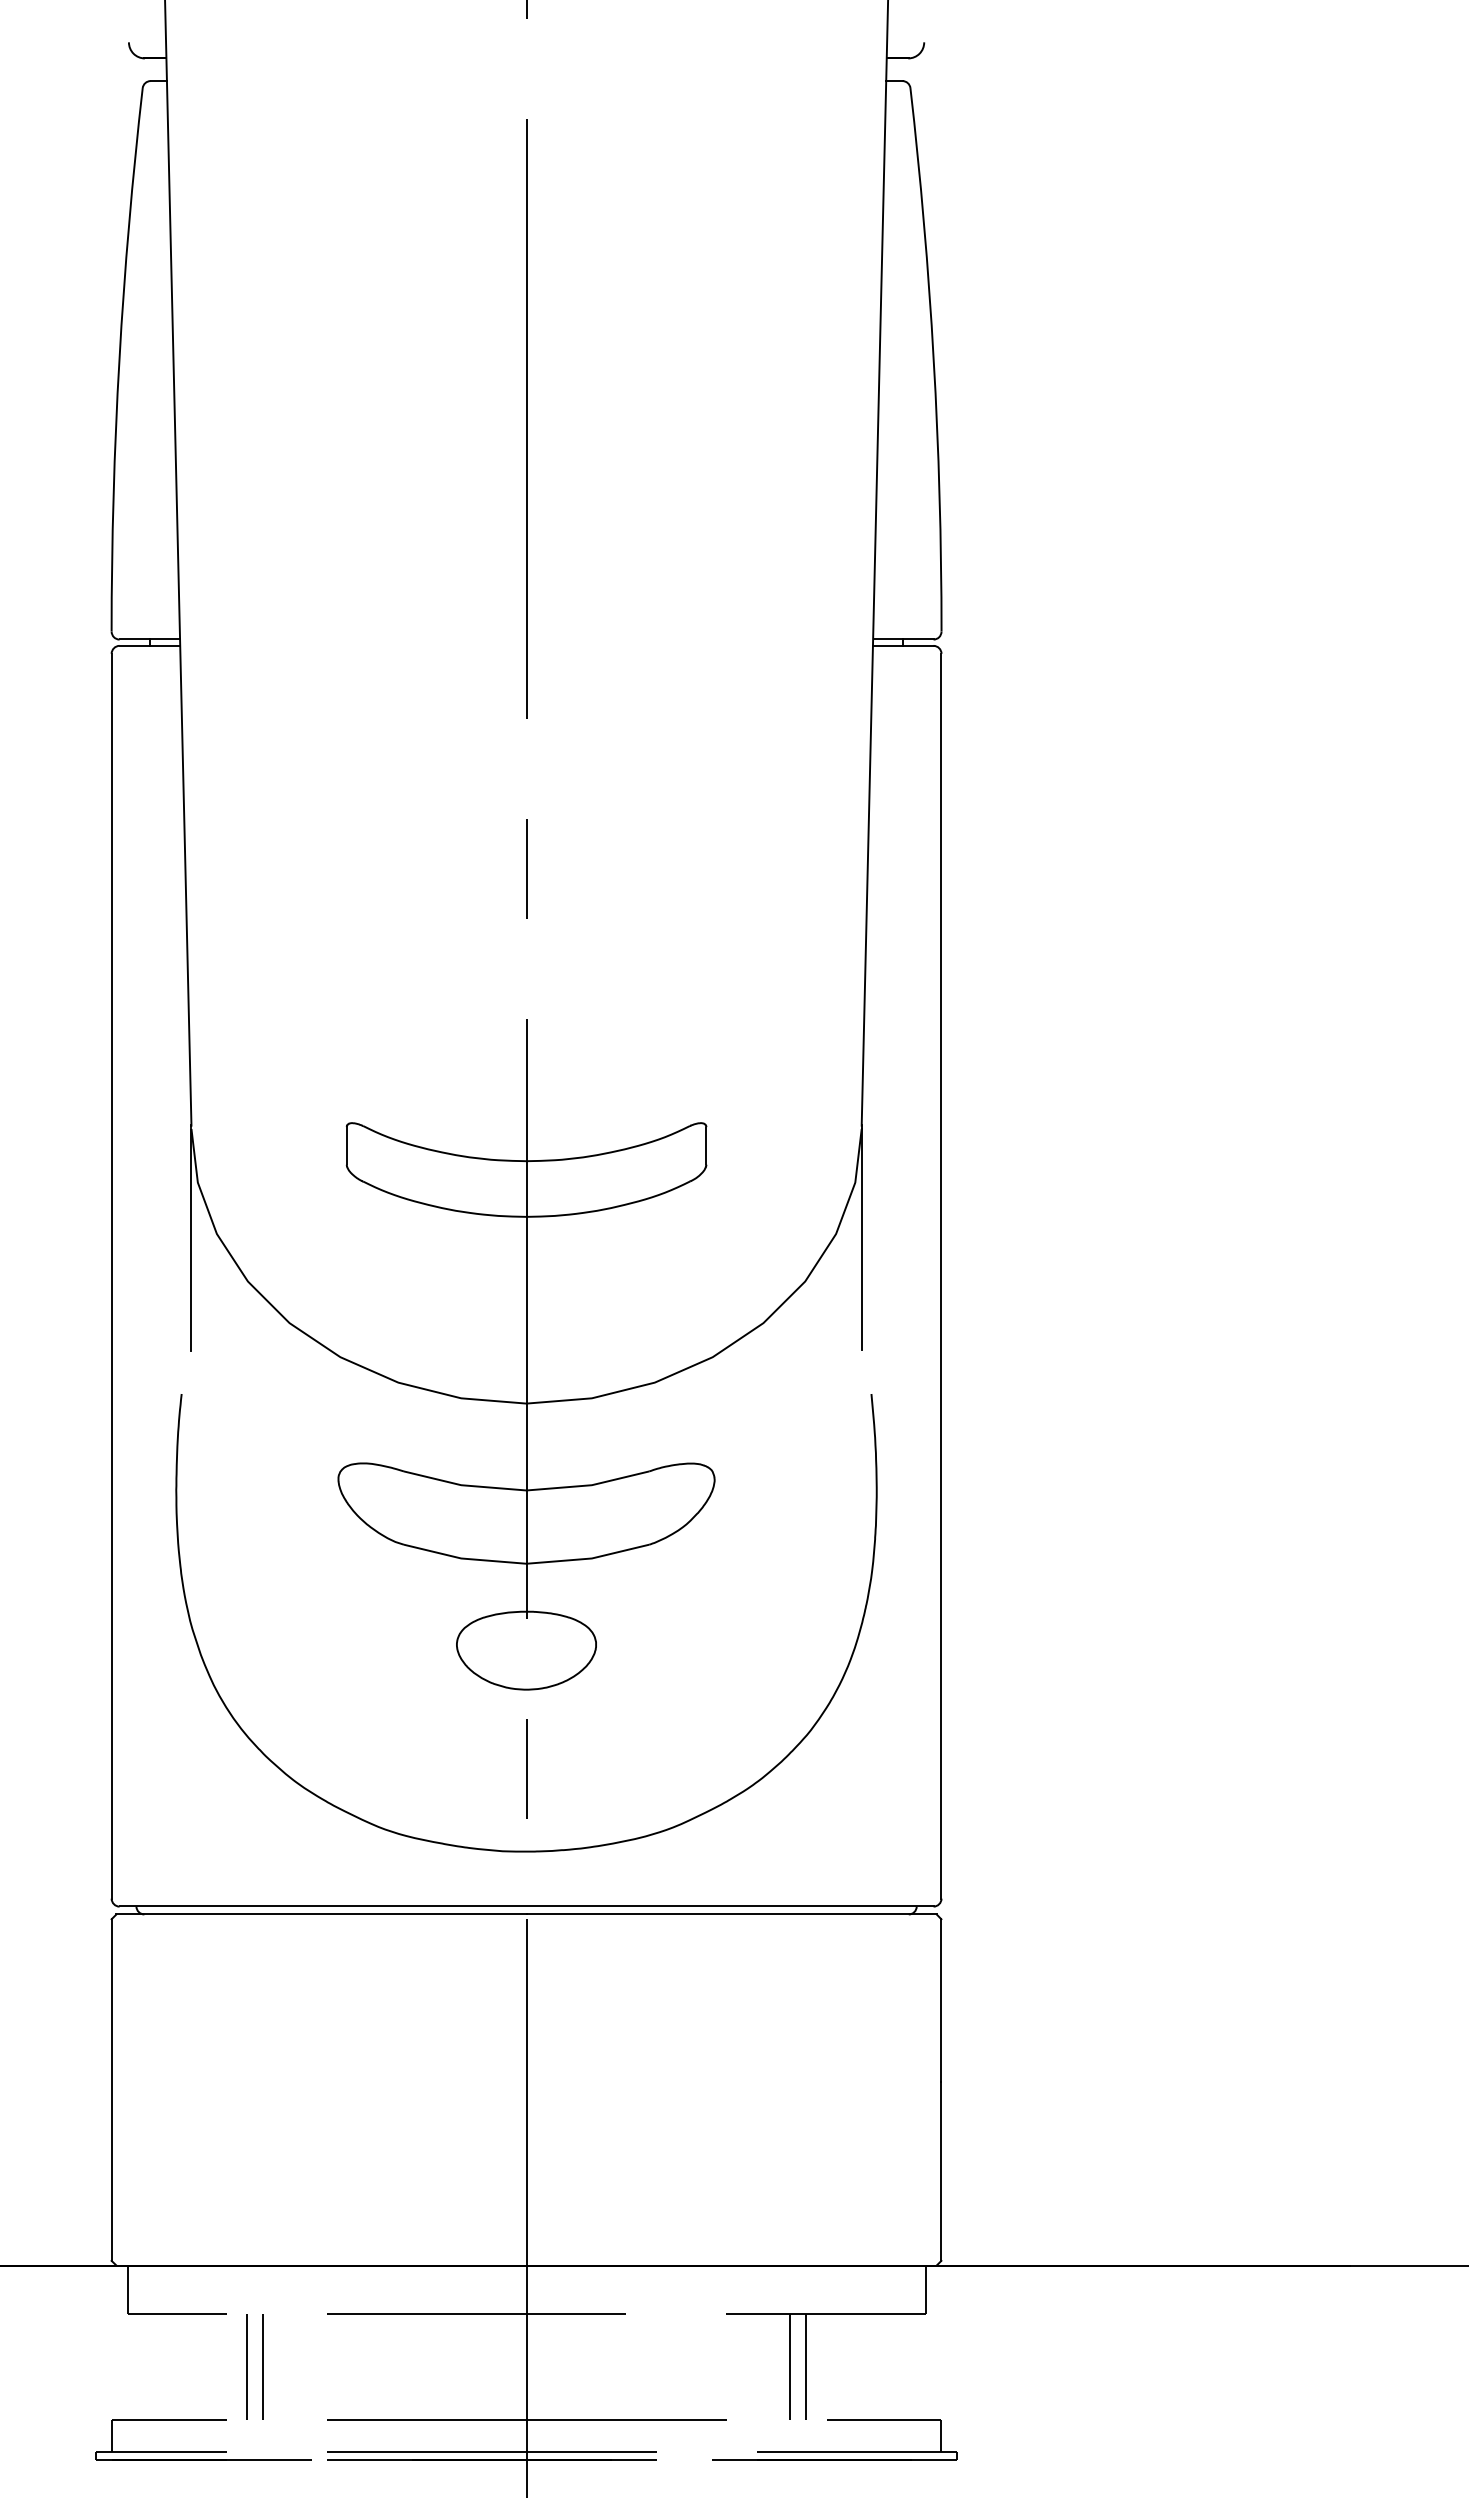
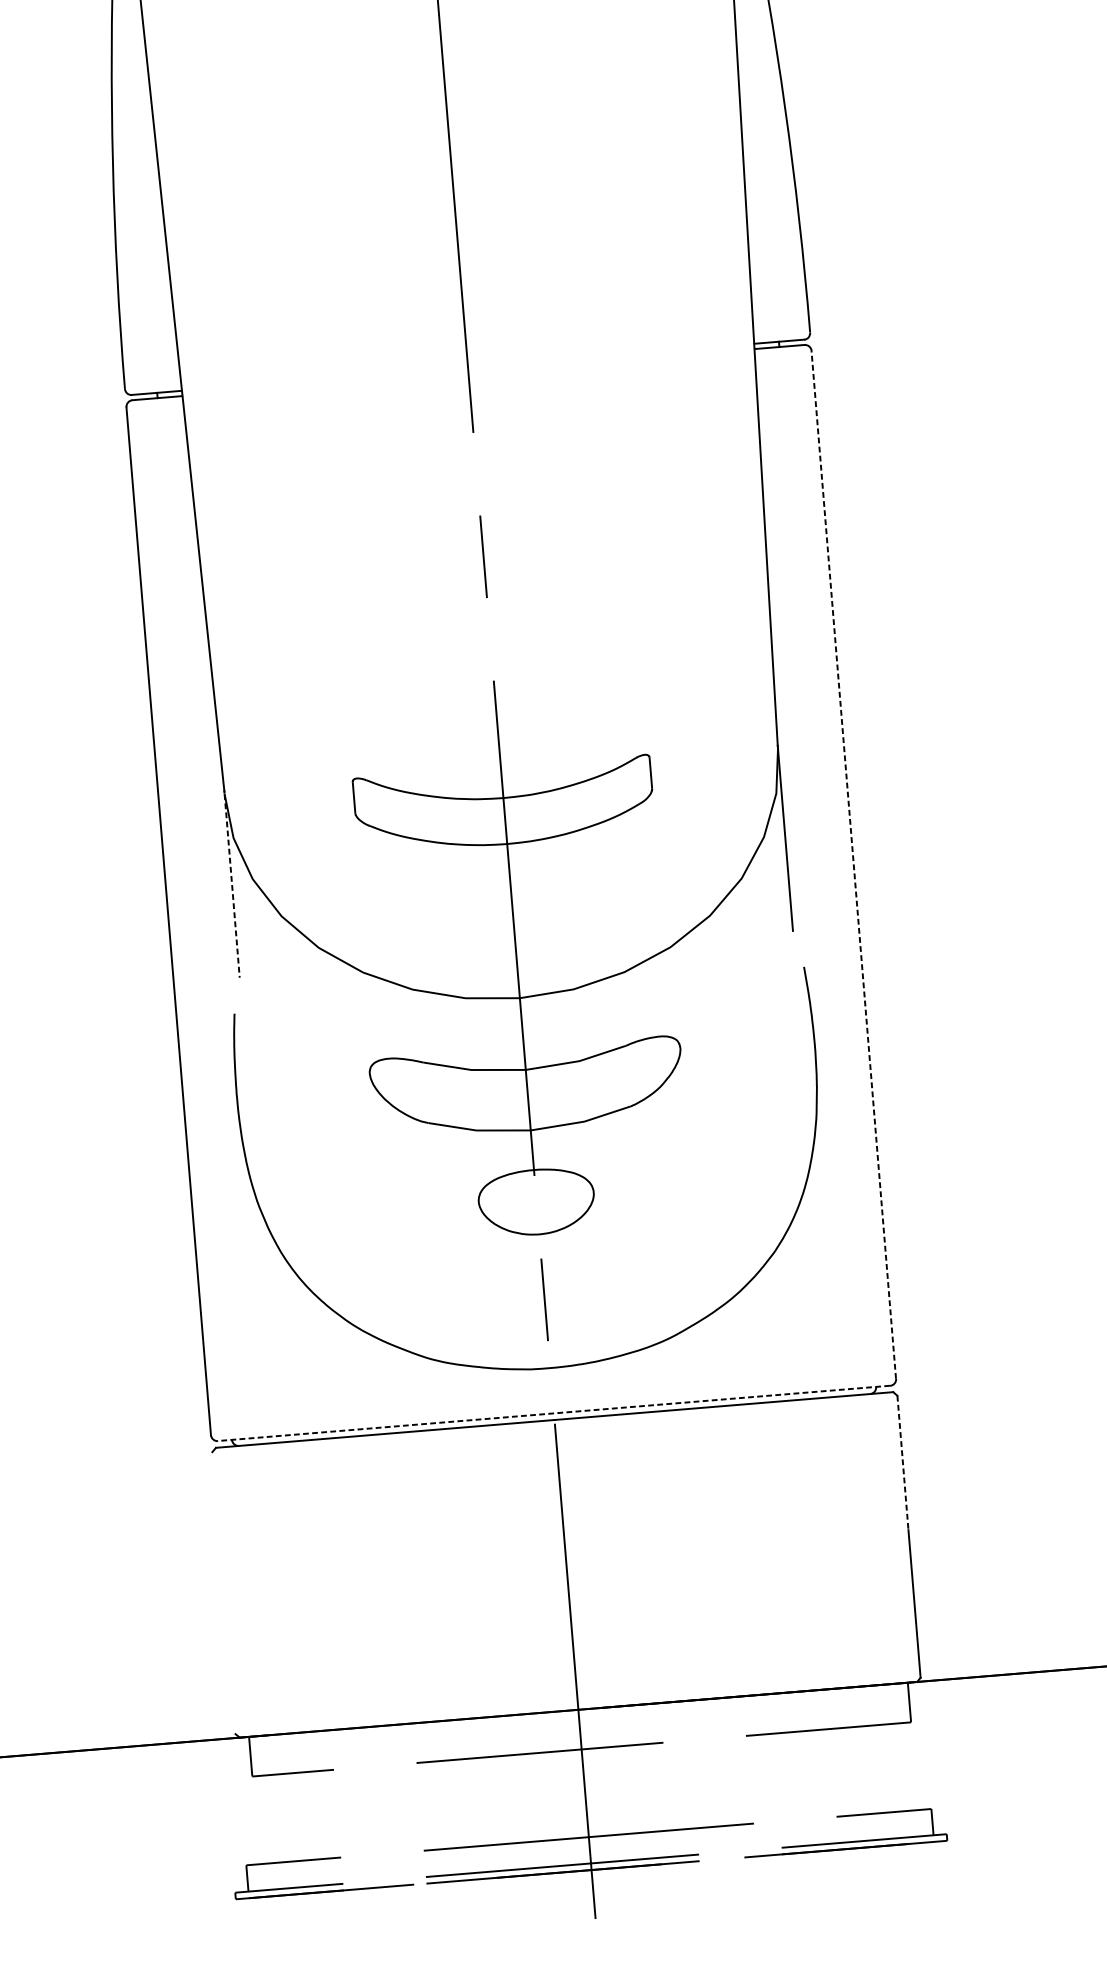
line: (191, 1240) -> (232, 886), solid -> dashed
line: (941, 1275) -> (853, 864), solid -> dashed
line: (526, 1906) -> (554, 1413), solid -> dashed
line: (941, 2001) -> (903, 1463), solid -> dashed
line: (111, 2089) -> (223, 1592), removed
line: (247, 2366) -> (354, 1812), removed
line: (262, 2366) -> (367, 1811), removed
line: (789, 2366) -> (802, 1775), removed
line: (805, 2366) -> (815, 1774), removed

